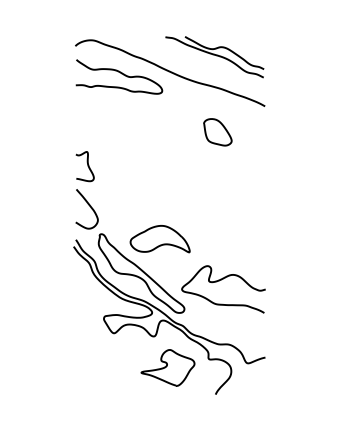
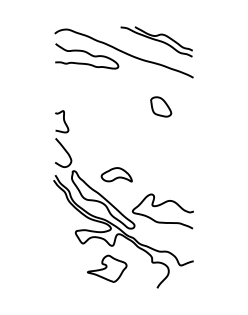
part: (217, 132) -> (160, 107), moved
part: (159, 239) -> (116, 175), size x0.7
part: (167, 367) -> (106, 268), moved

